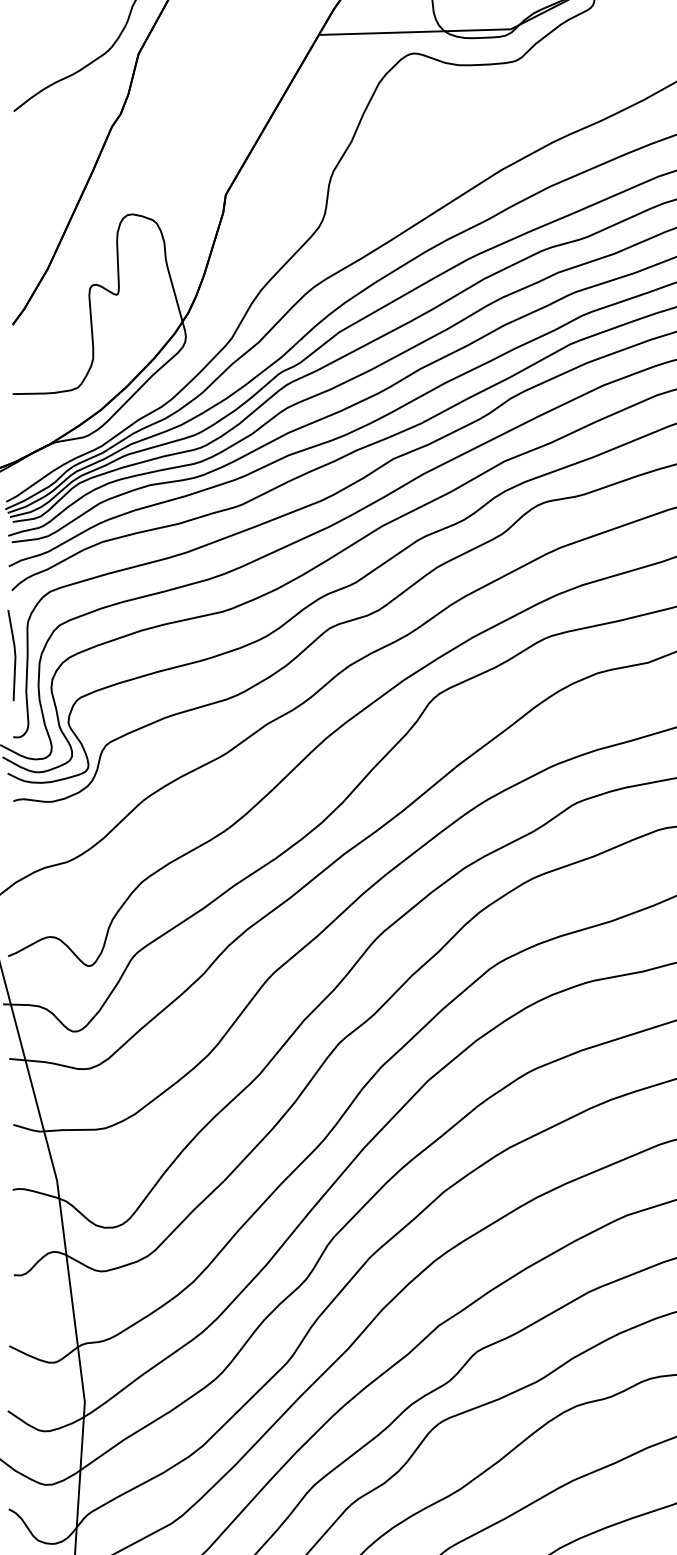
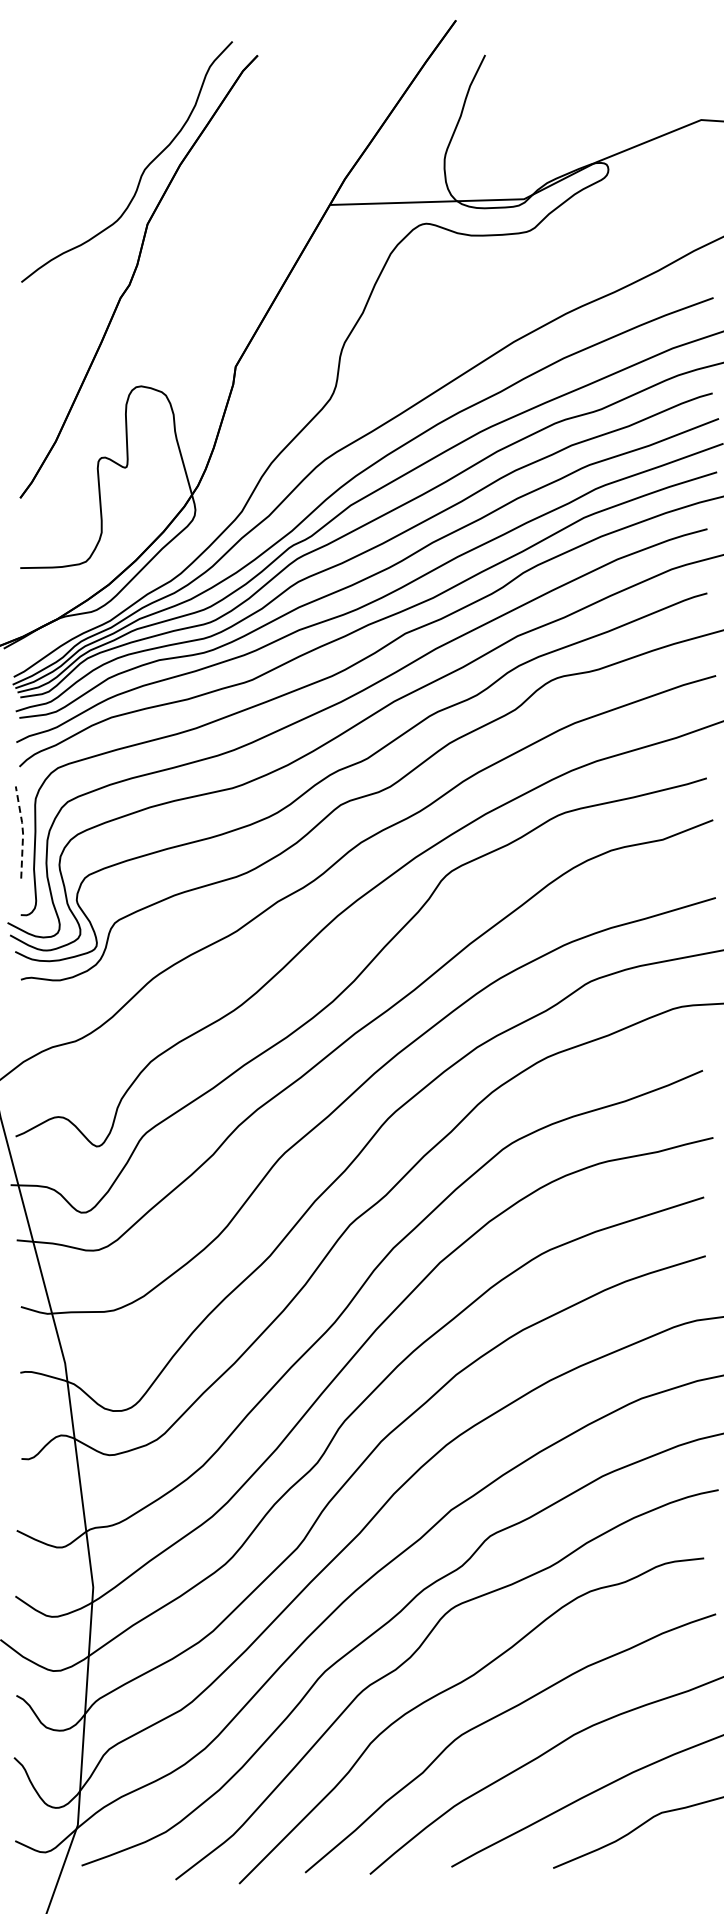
line: (14, 655) -> (22, 832), solid -> dashed

